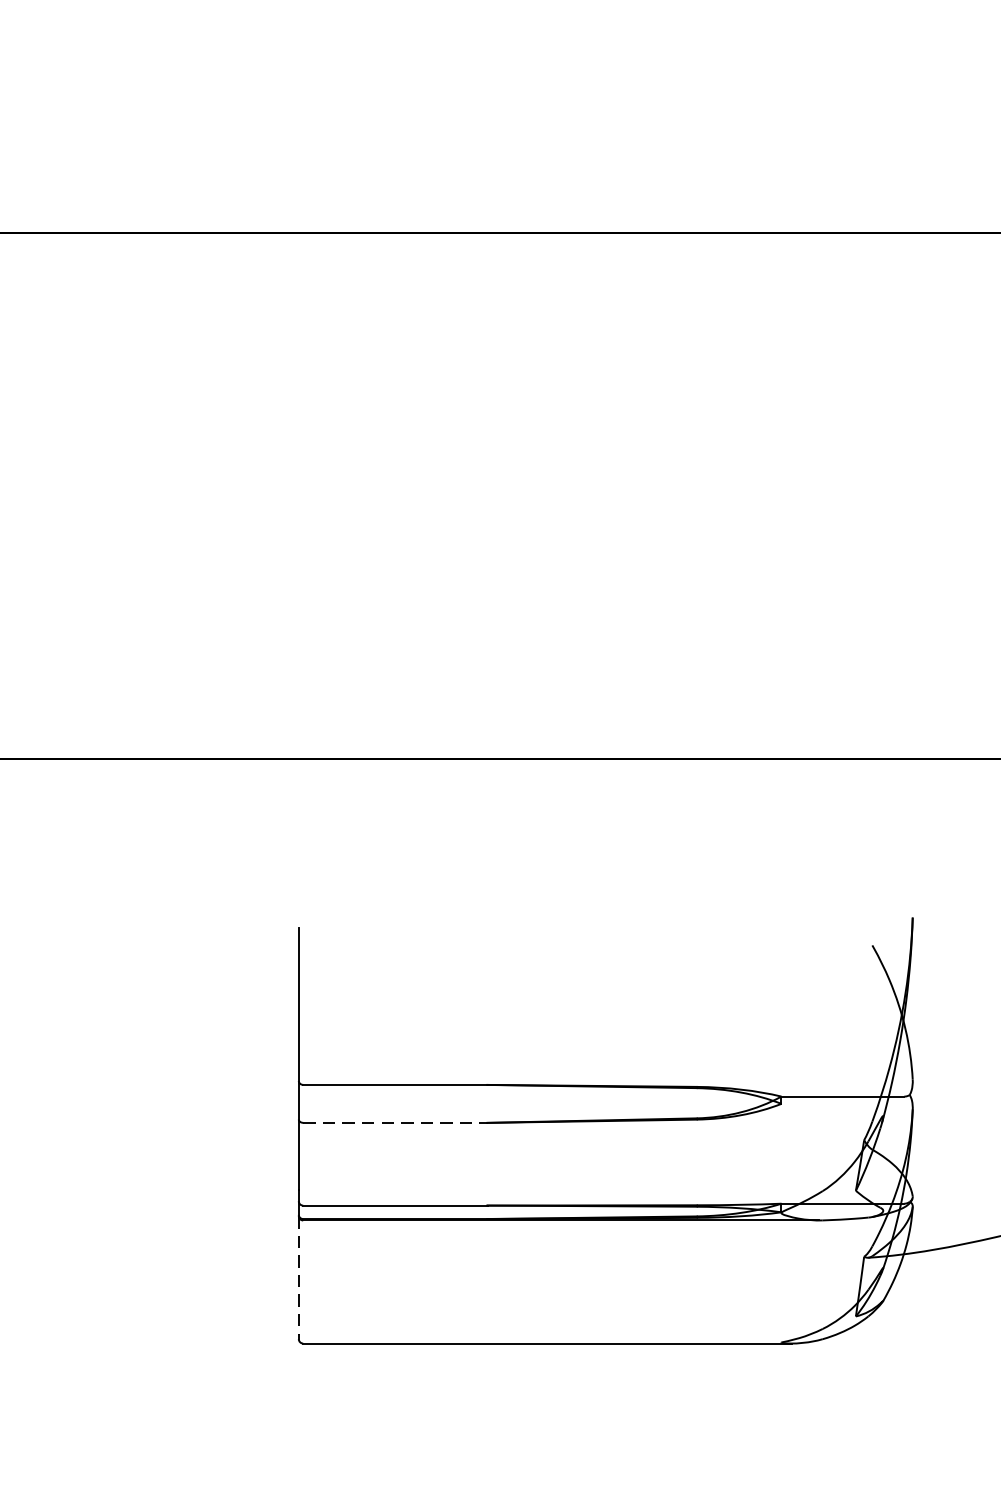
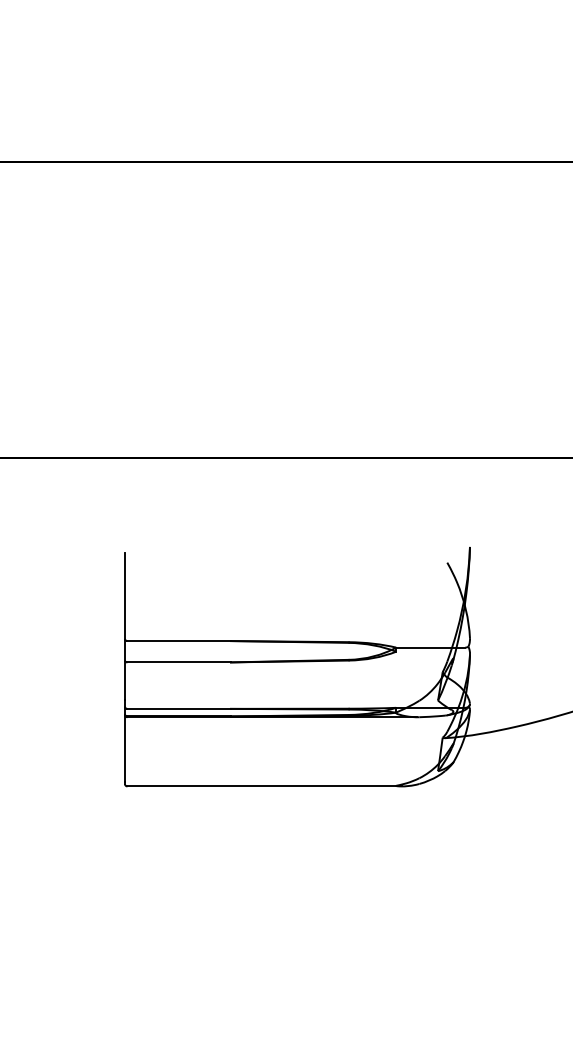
line: (395, 1123) -> (179, 662), dashed -> solid
line: (298, 1276) -> (124, 748), dashed -> solid

